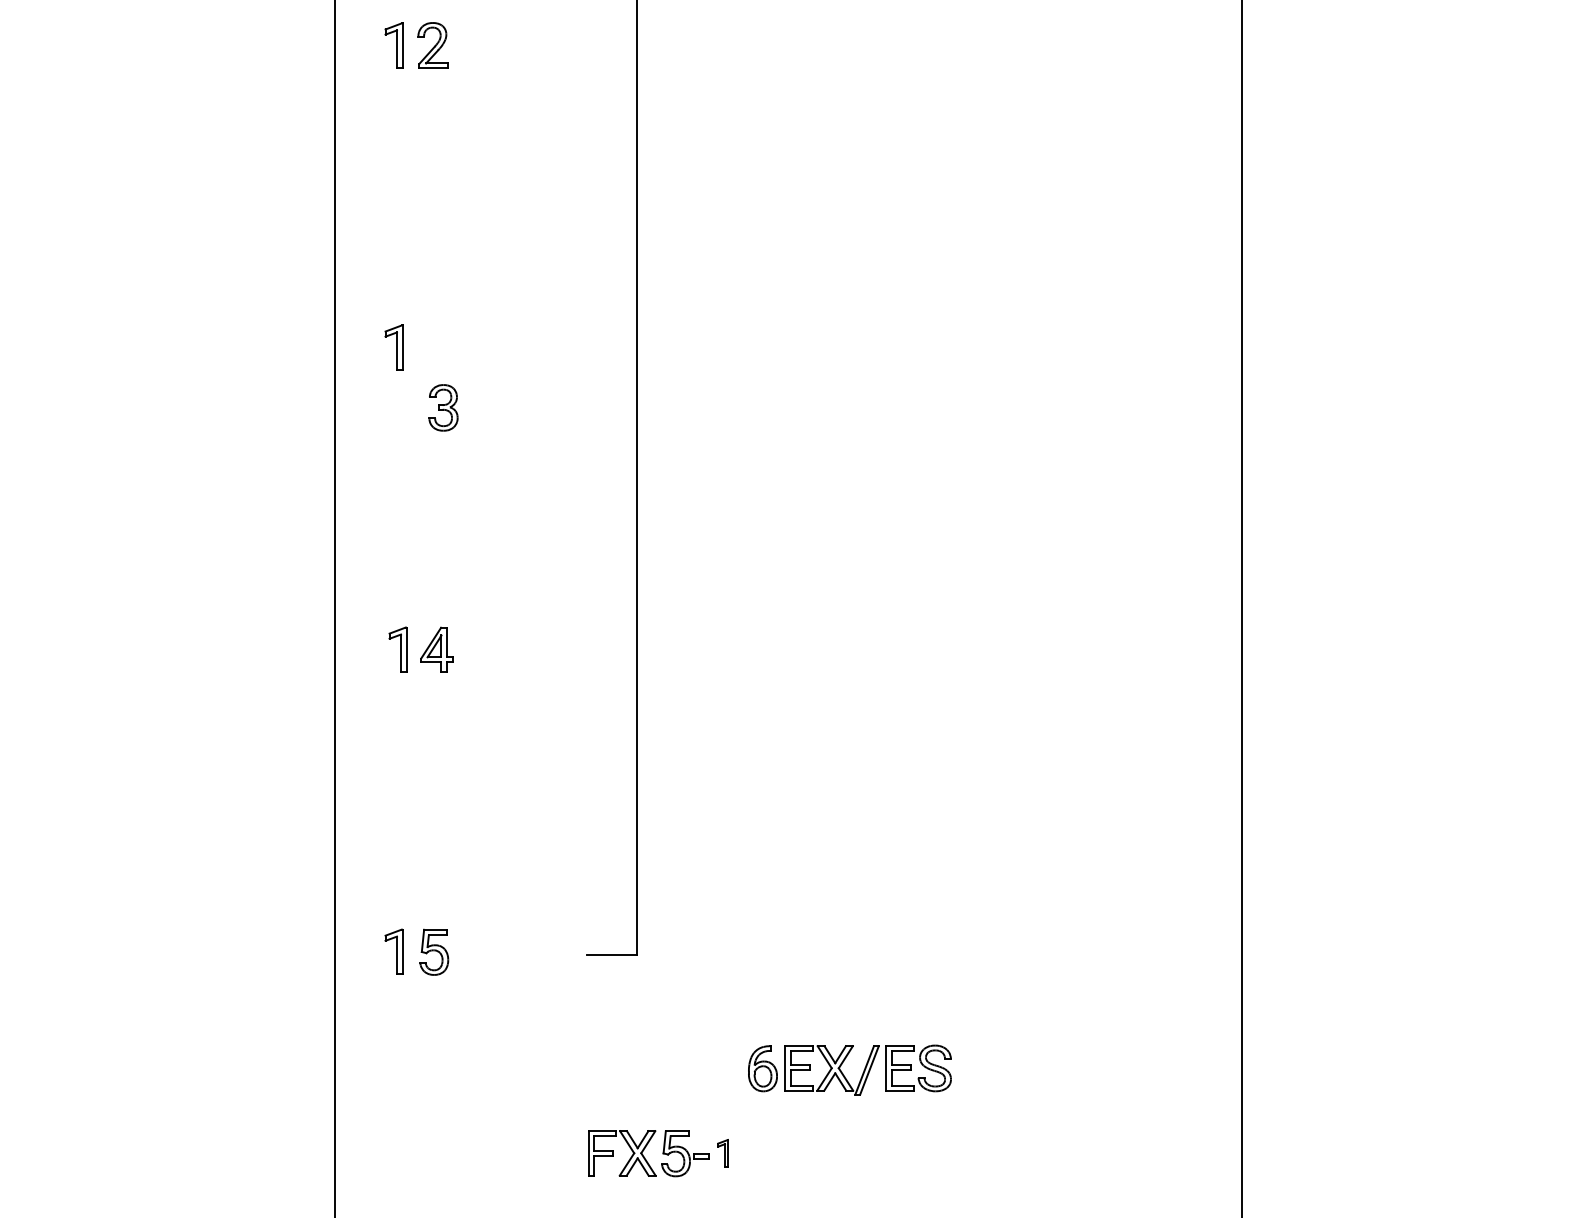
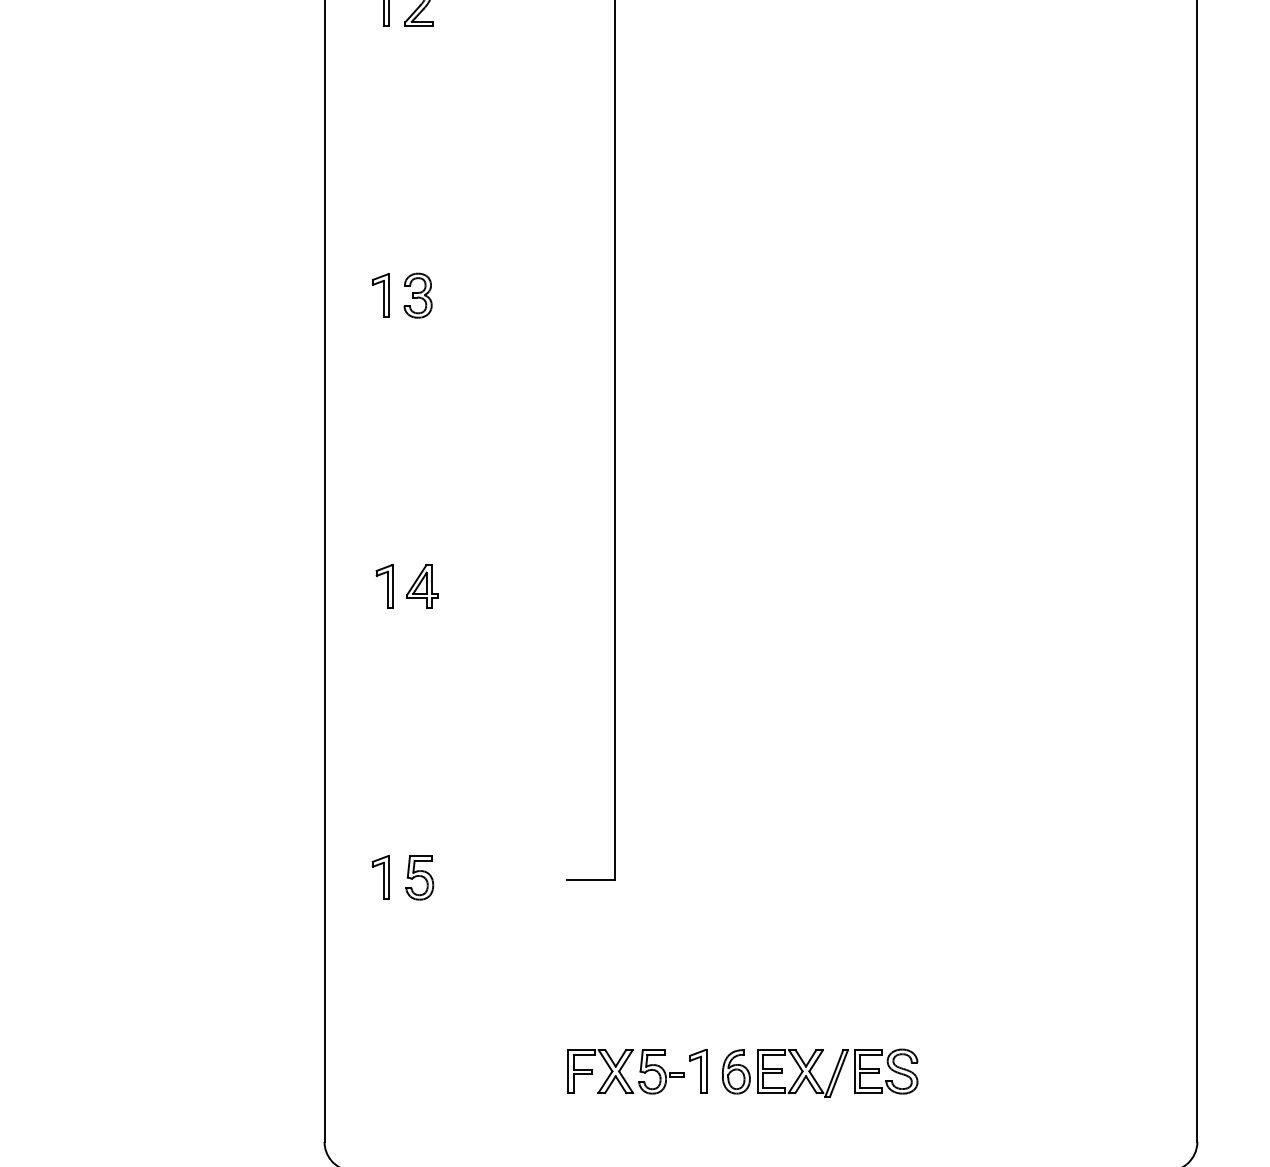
part: (443, 407) -> (418, 295), moved
part: (843, 1073) -> (813, 1076), moved
part: (722, 1153) -> (697, 1071), size x1.67

